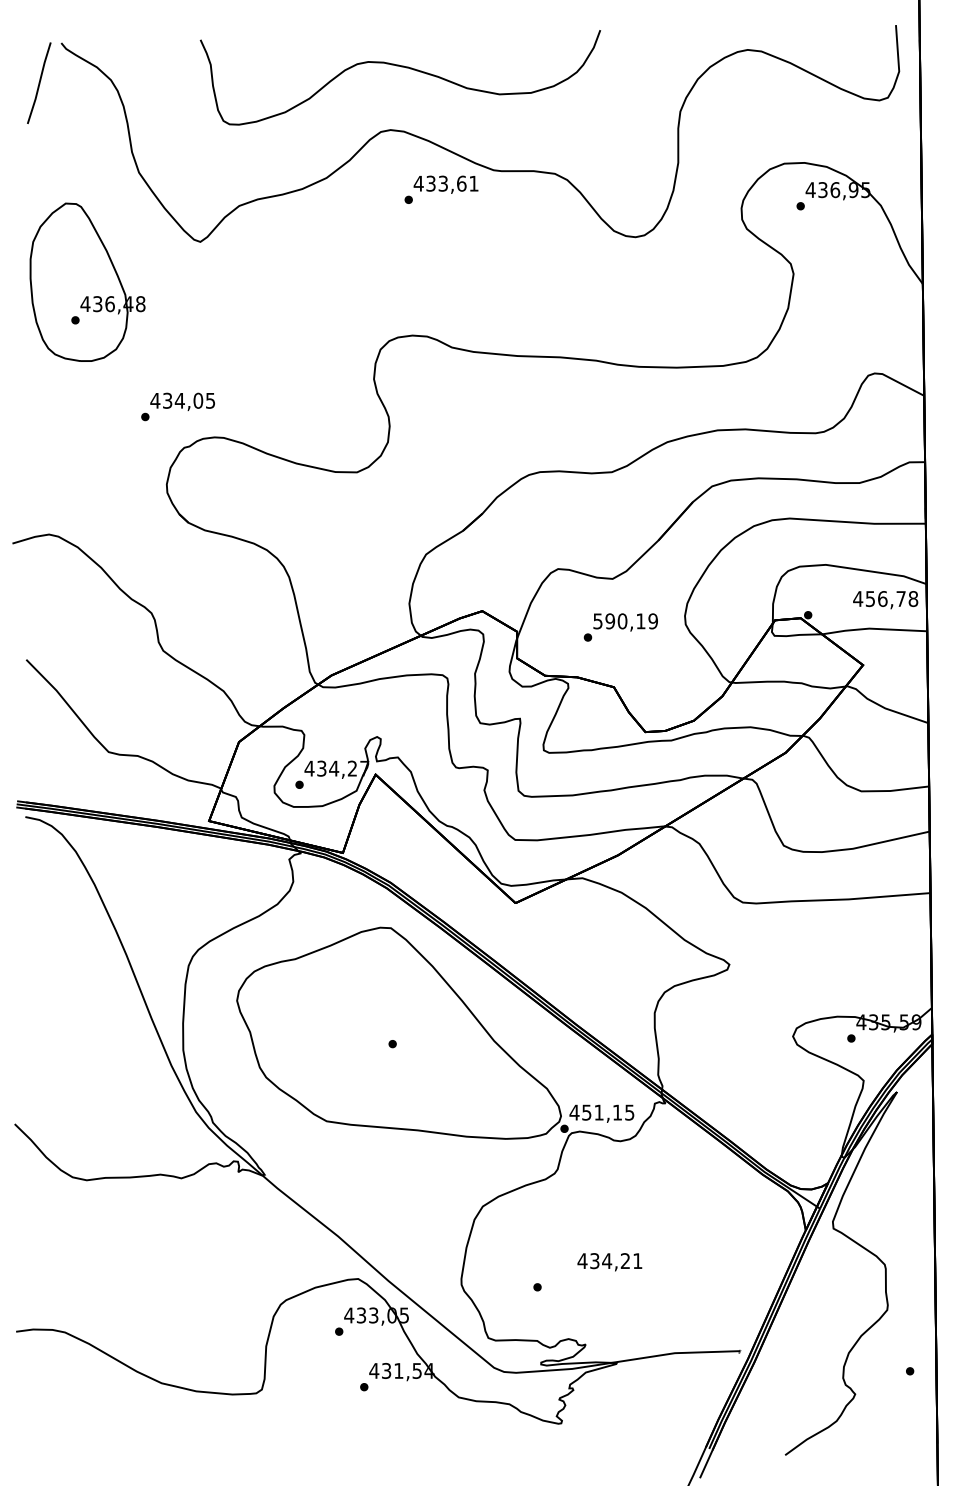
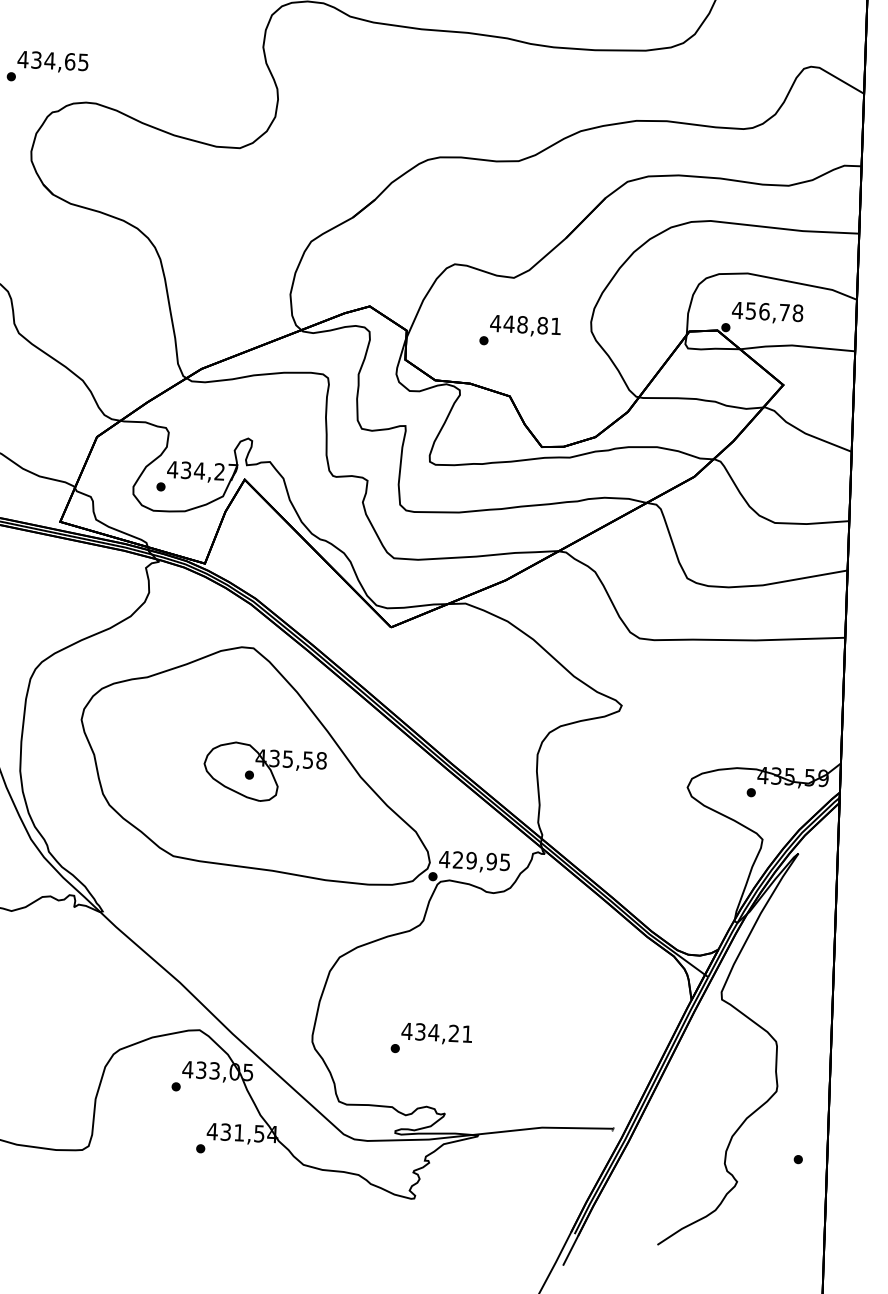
text: (198, 400) -> (70, 61), 434,05 -> 434,65
text: (885, 600) -> (767, 313), moved
text: (624, 621) -> (524, 325), 590,19 -> 448,81
part: (406, 1041) -> (264, 773), added
text: (602, 1112) -> (475, 860), 451,15 -> 429,95
text: (609, 1262) -> (436, 1034), moved

